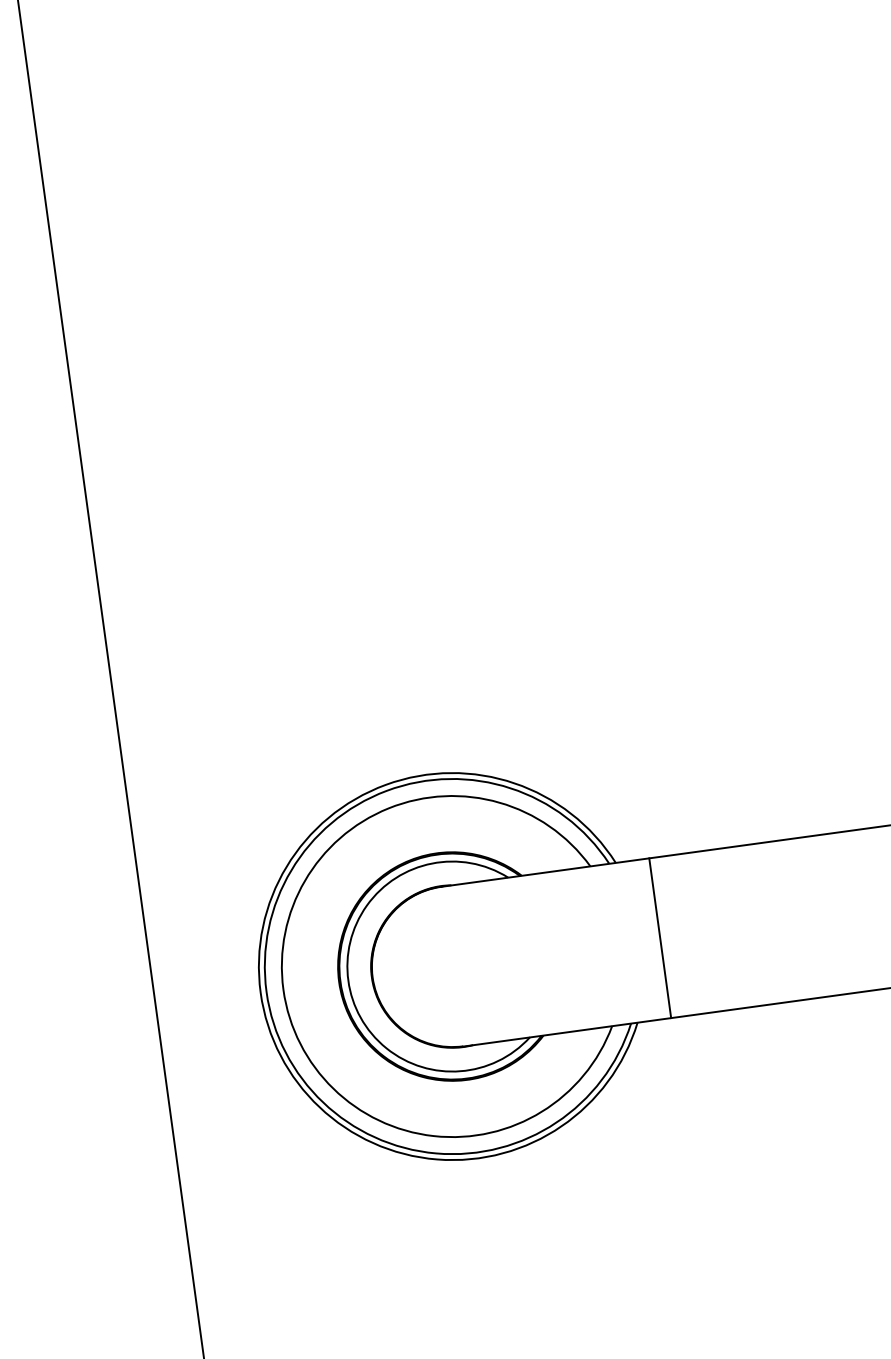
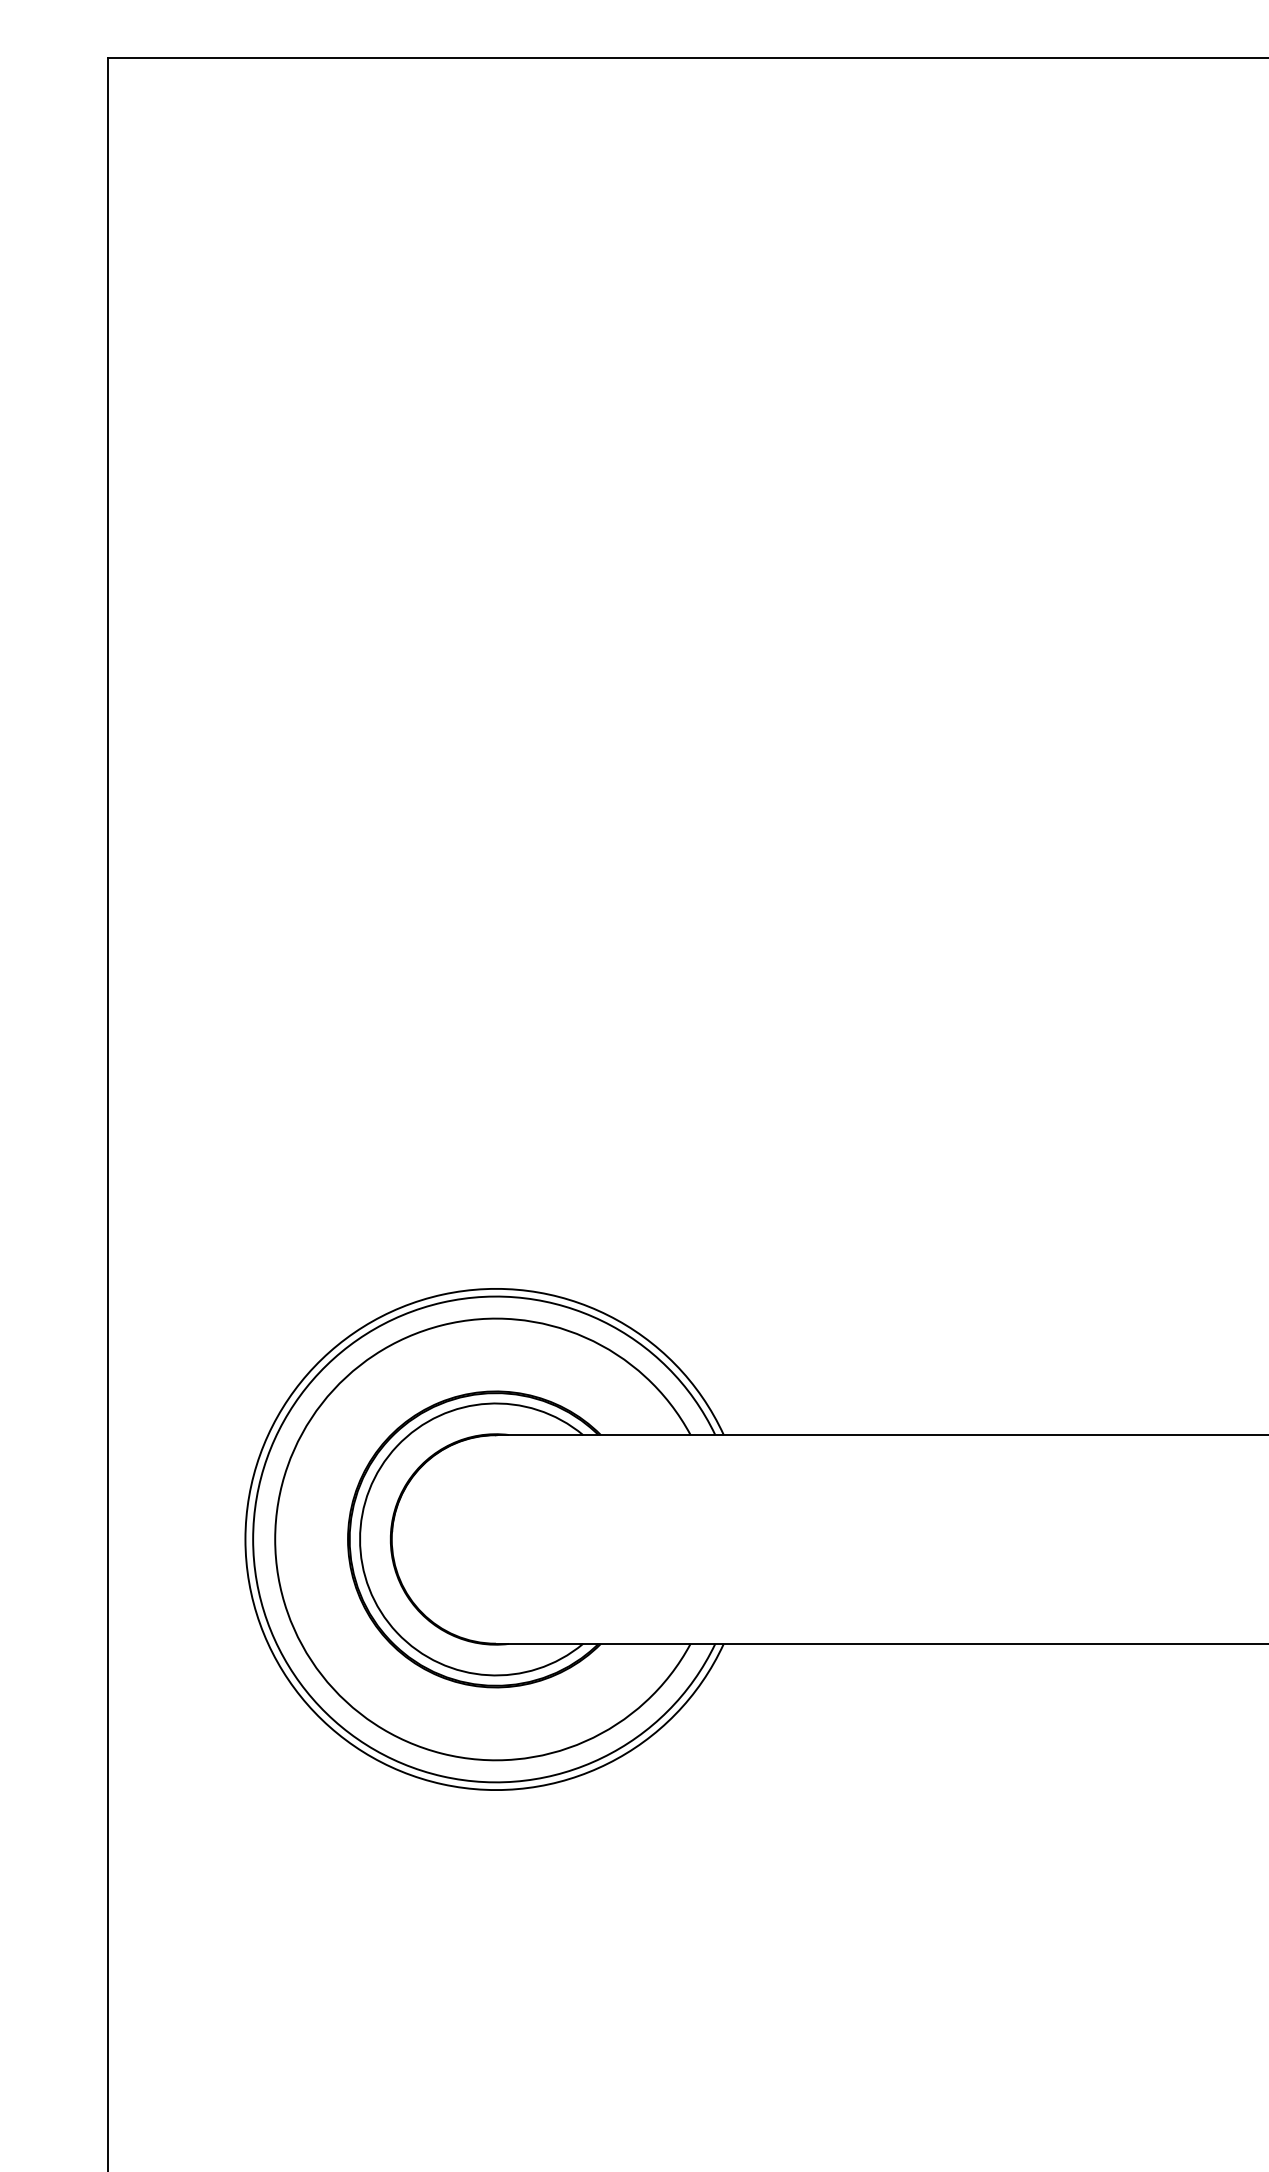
line: (660, 938) -> (767, 1539), removed

